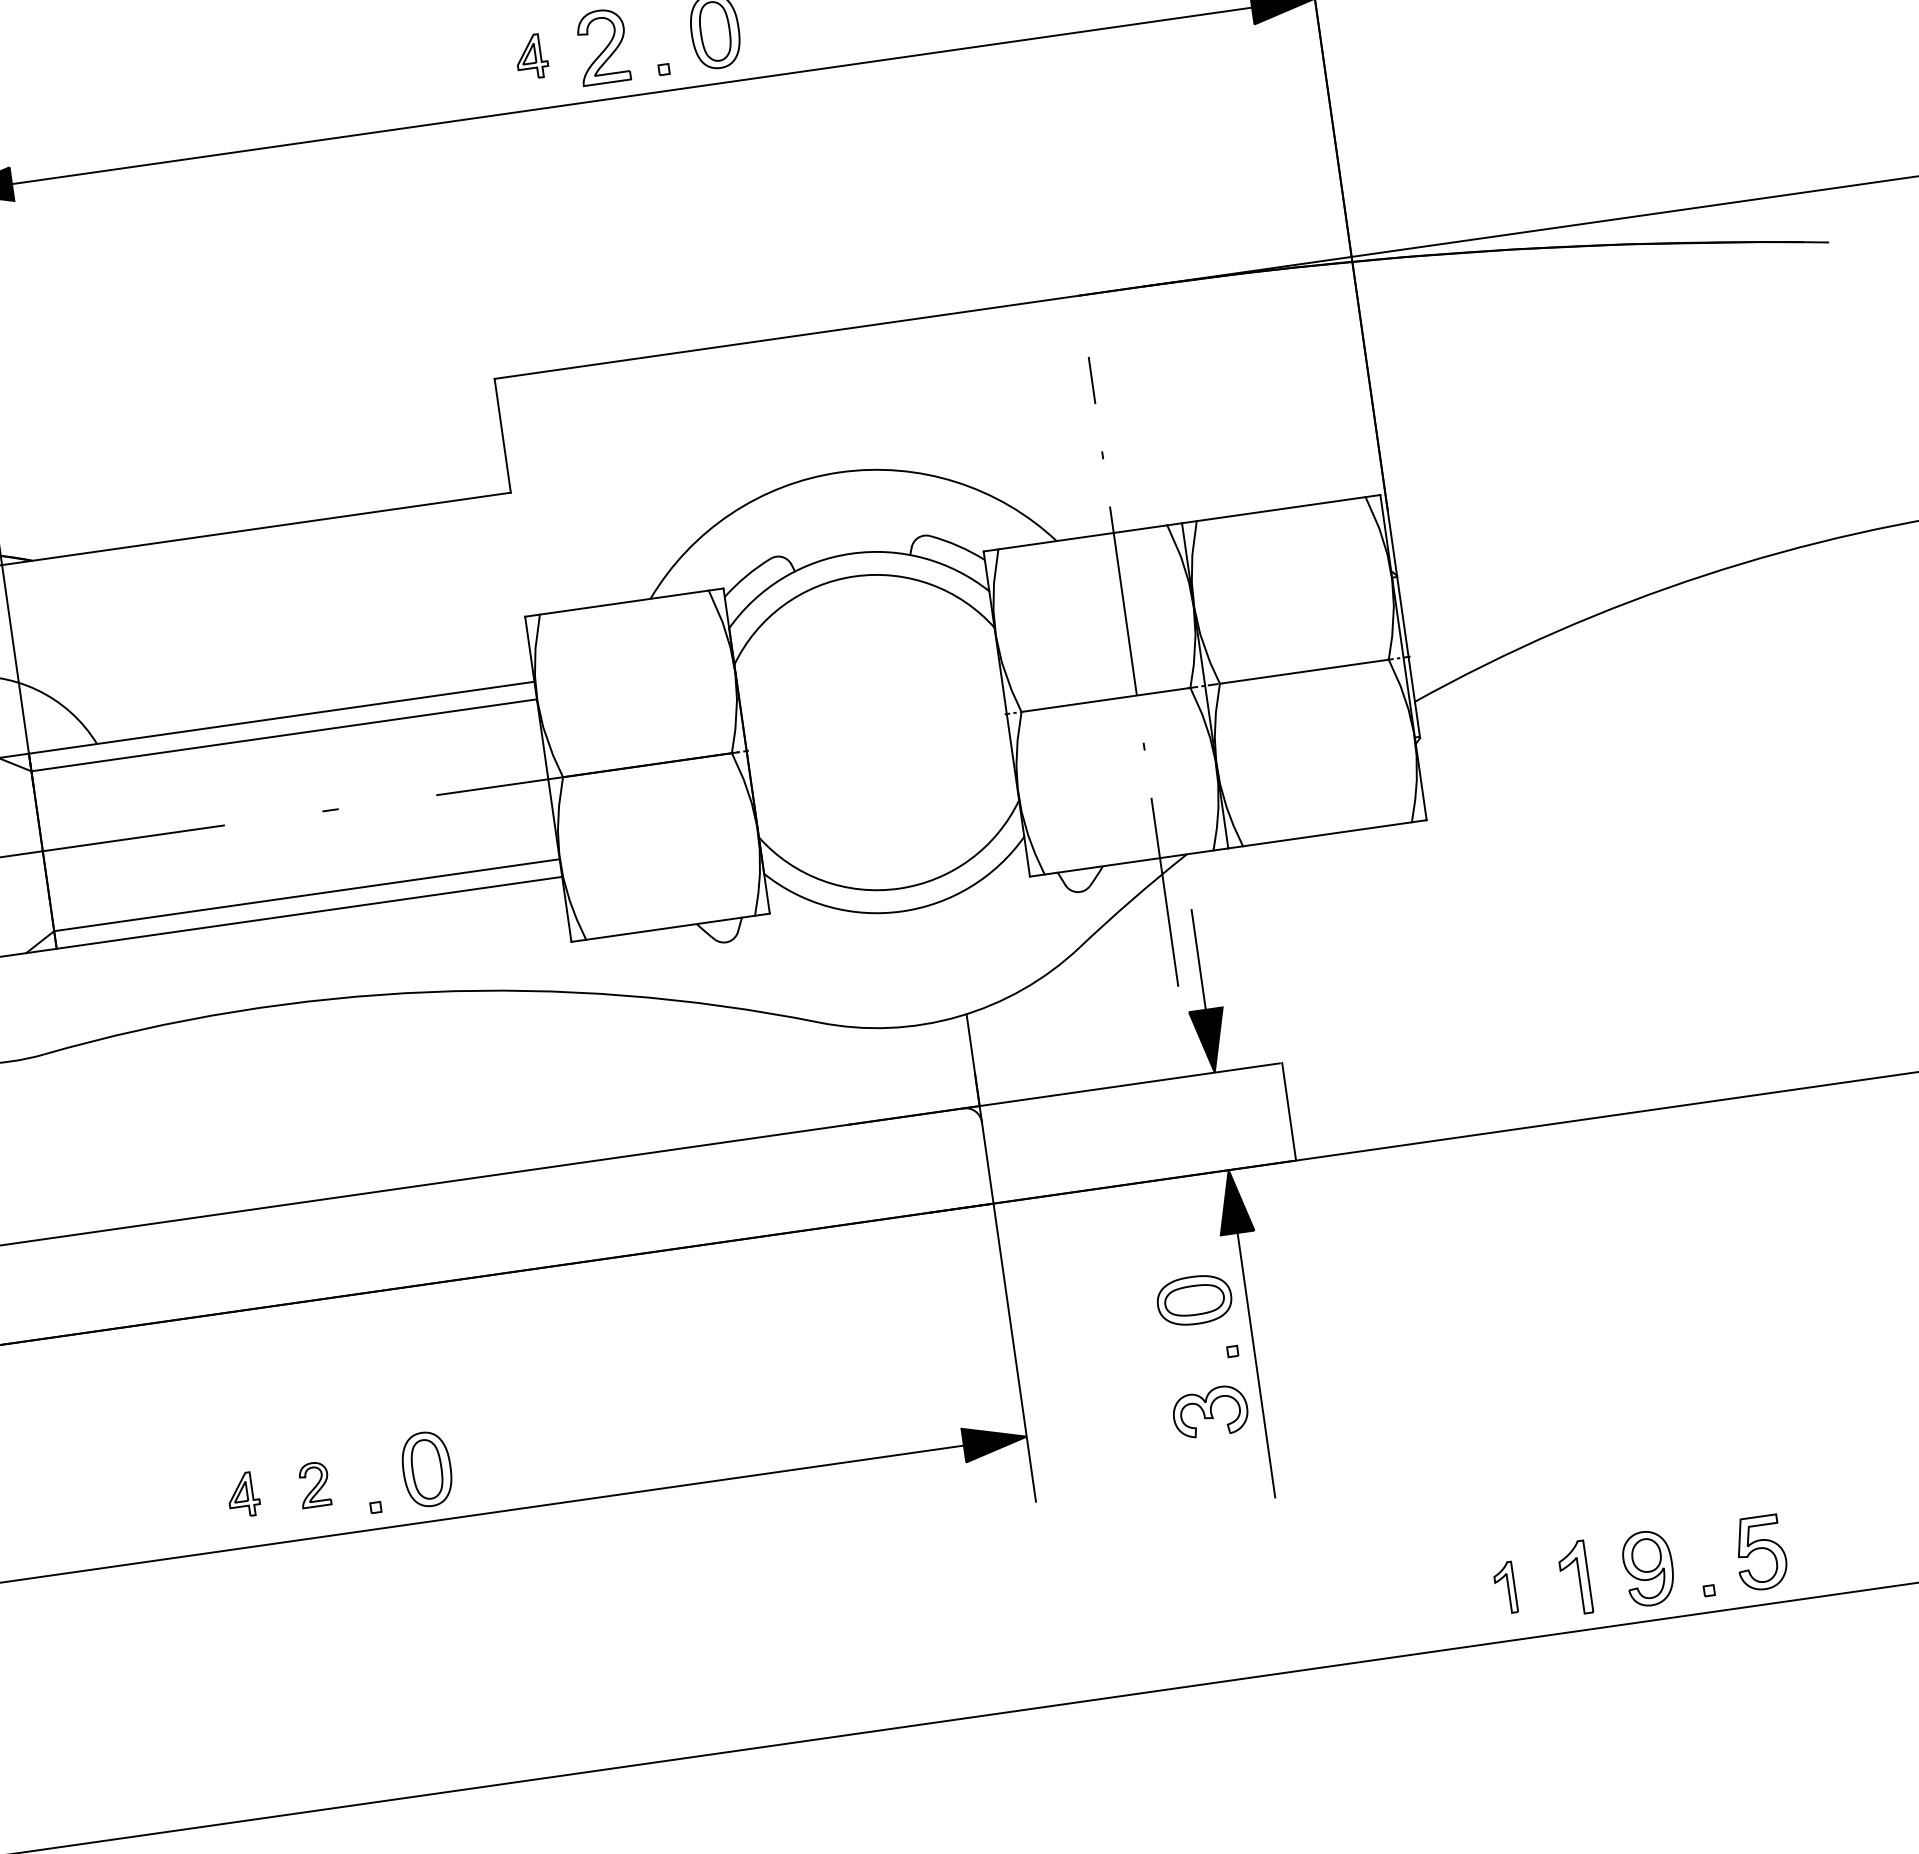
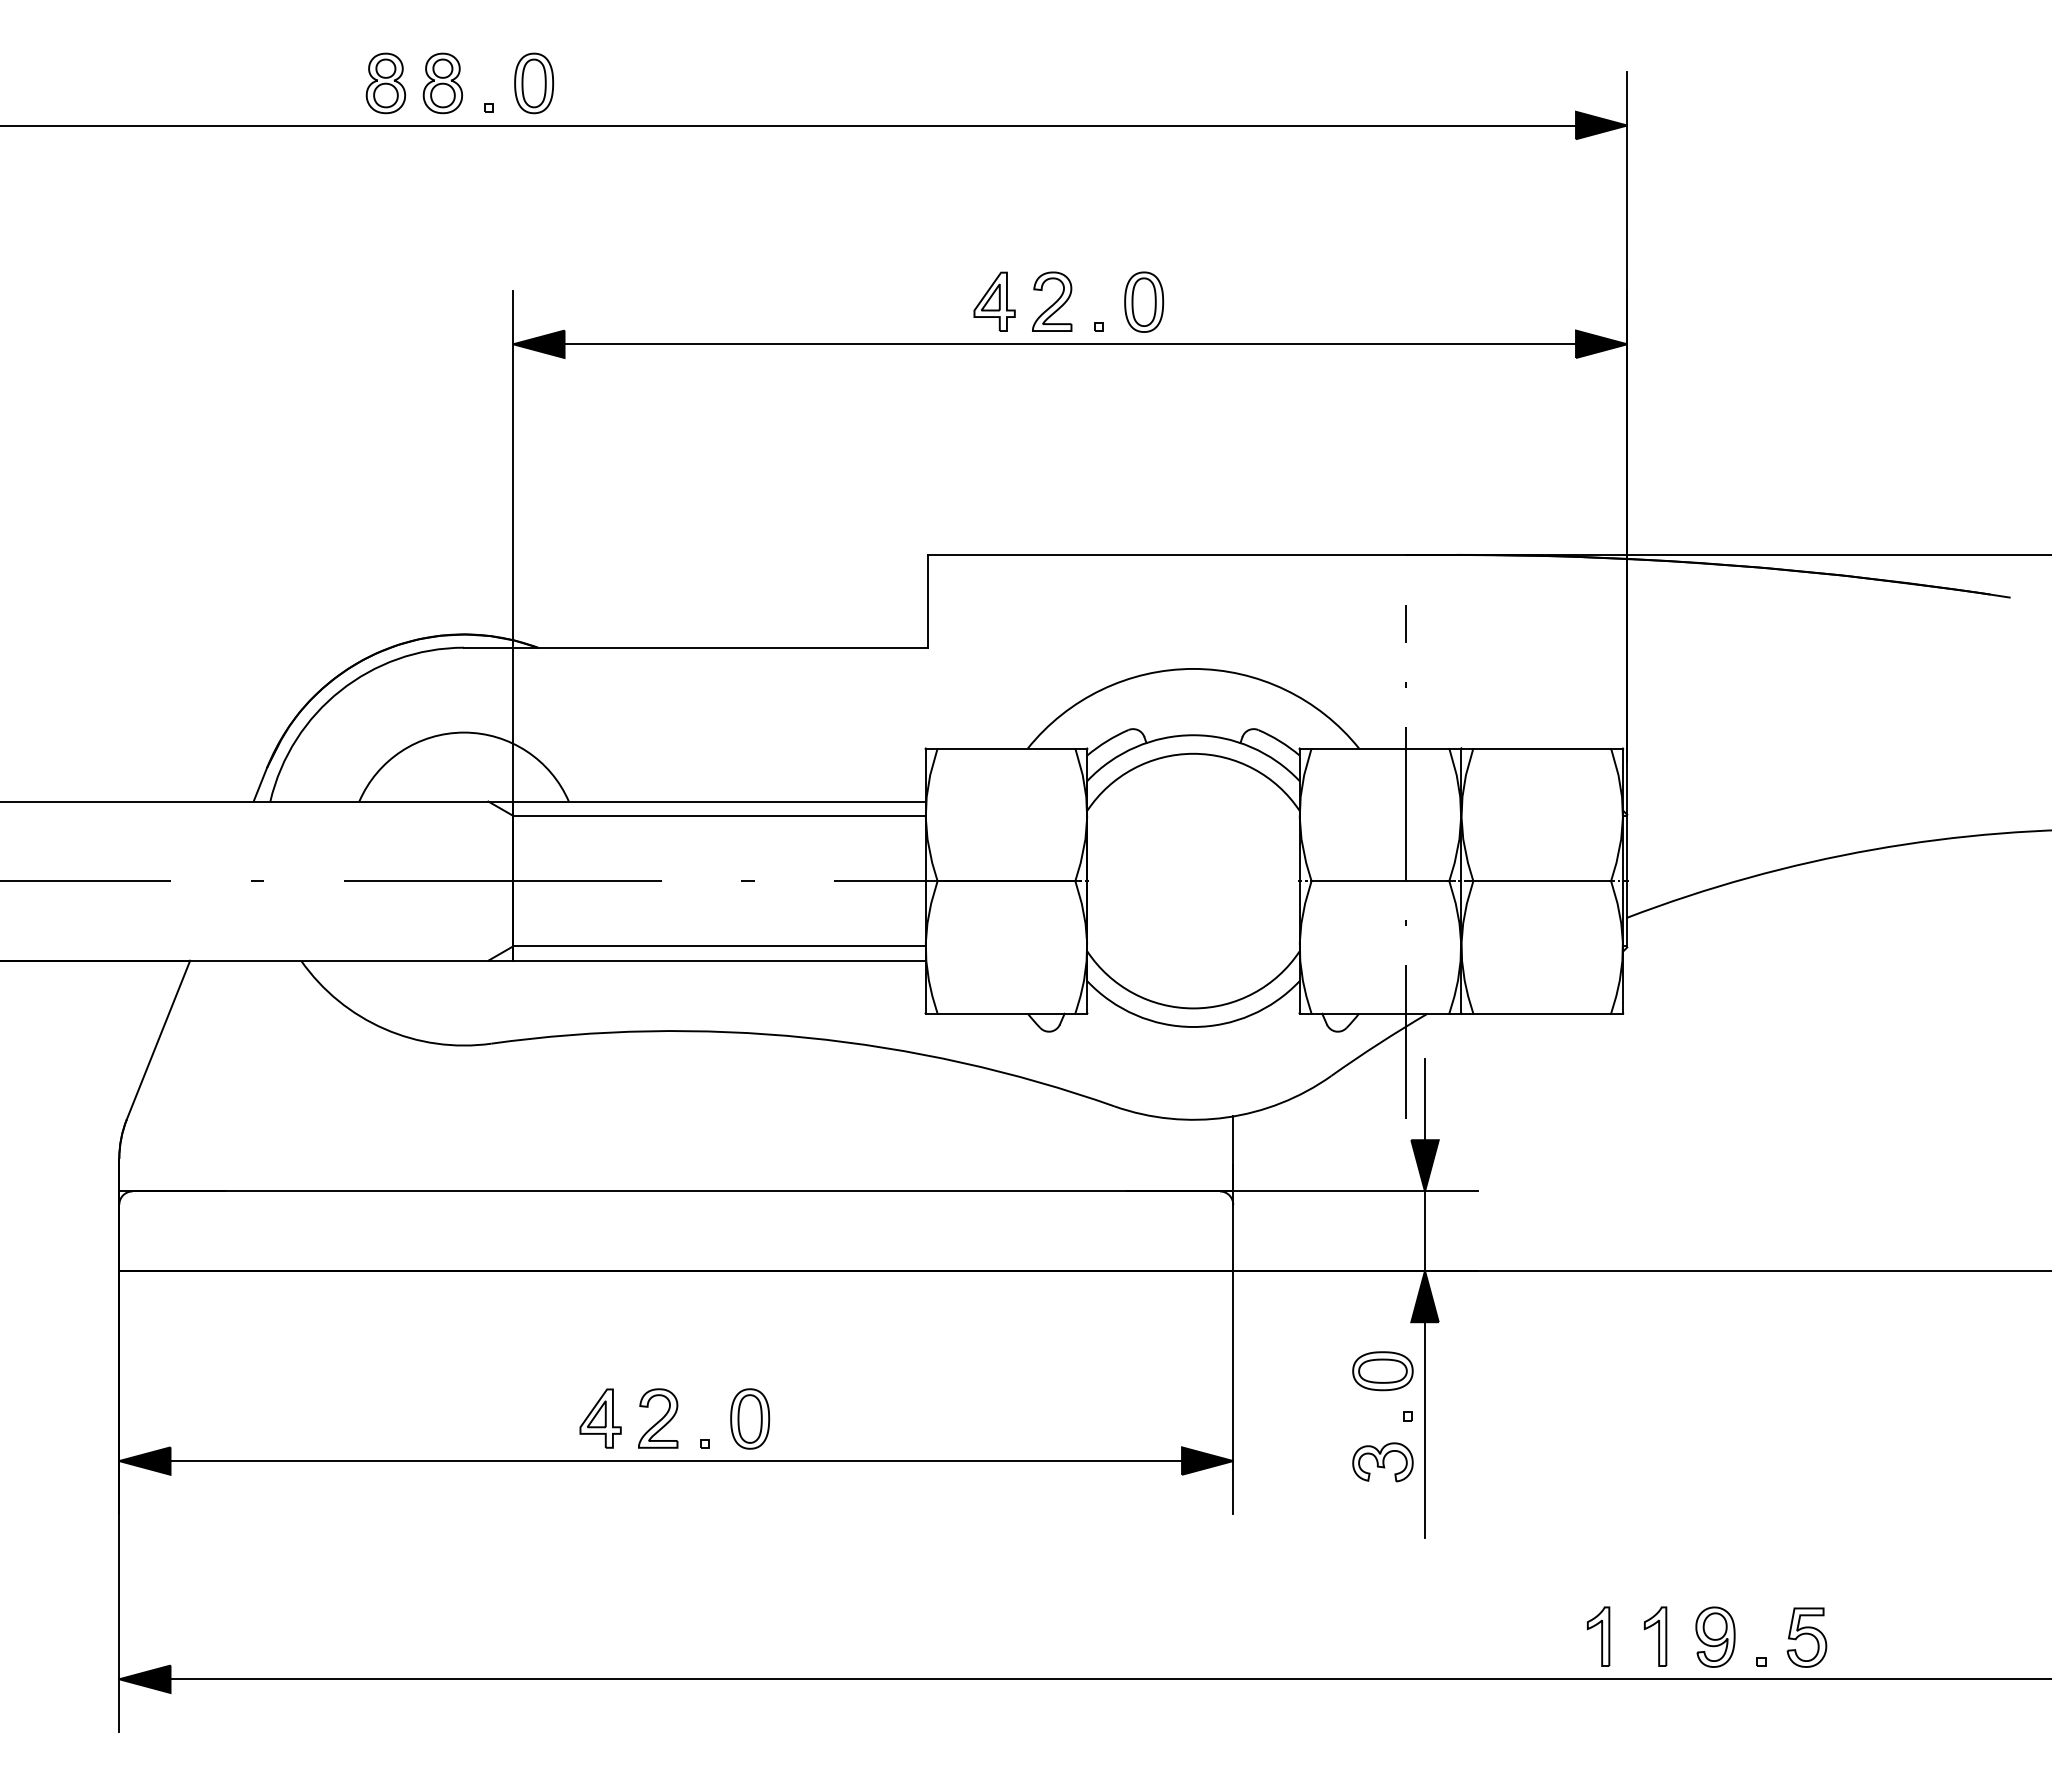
part: (531, 56) -> (994, 301), size x1.67
line: (1289, 1112) -> (1425, 1231), moved
part: (314, 1484) -> (658, 1418), size x1.67
part: (243, 1494) -> (600, 1418), size x1.67
part: (1505, 1588) -> (1598, 1636), size x1.43

